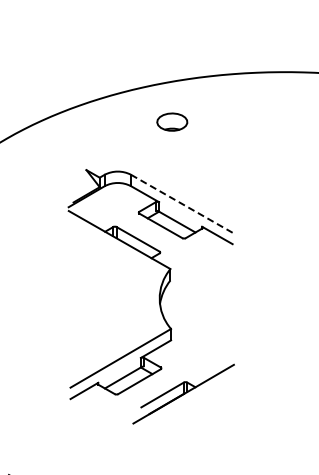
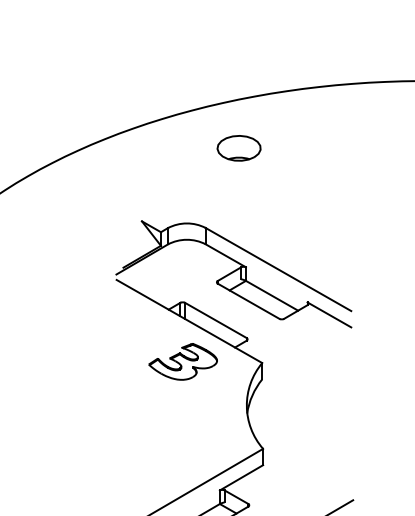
part: (172, 121) -> (239, 147), moved
line: (181, 203) -> (278, 269), dashed -> solid
part: (114, 267) -> (182, 360), added

